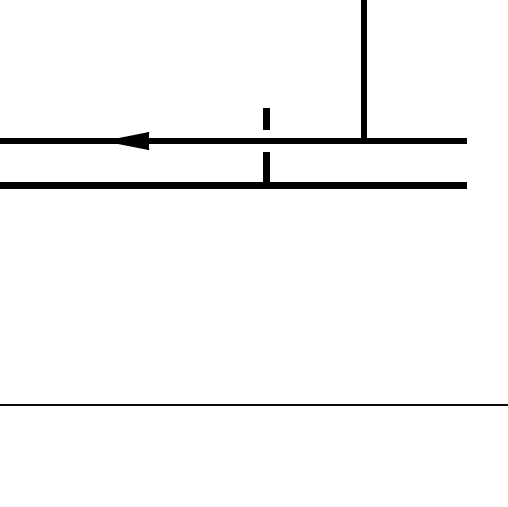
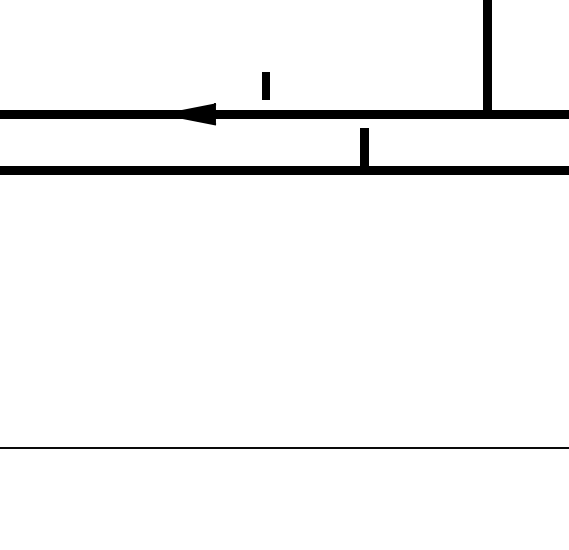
line: (266, 118) -> (265, 85), moved

